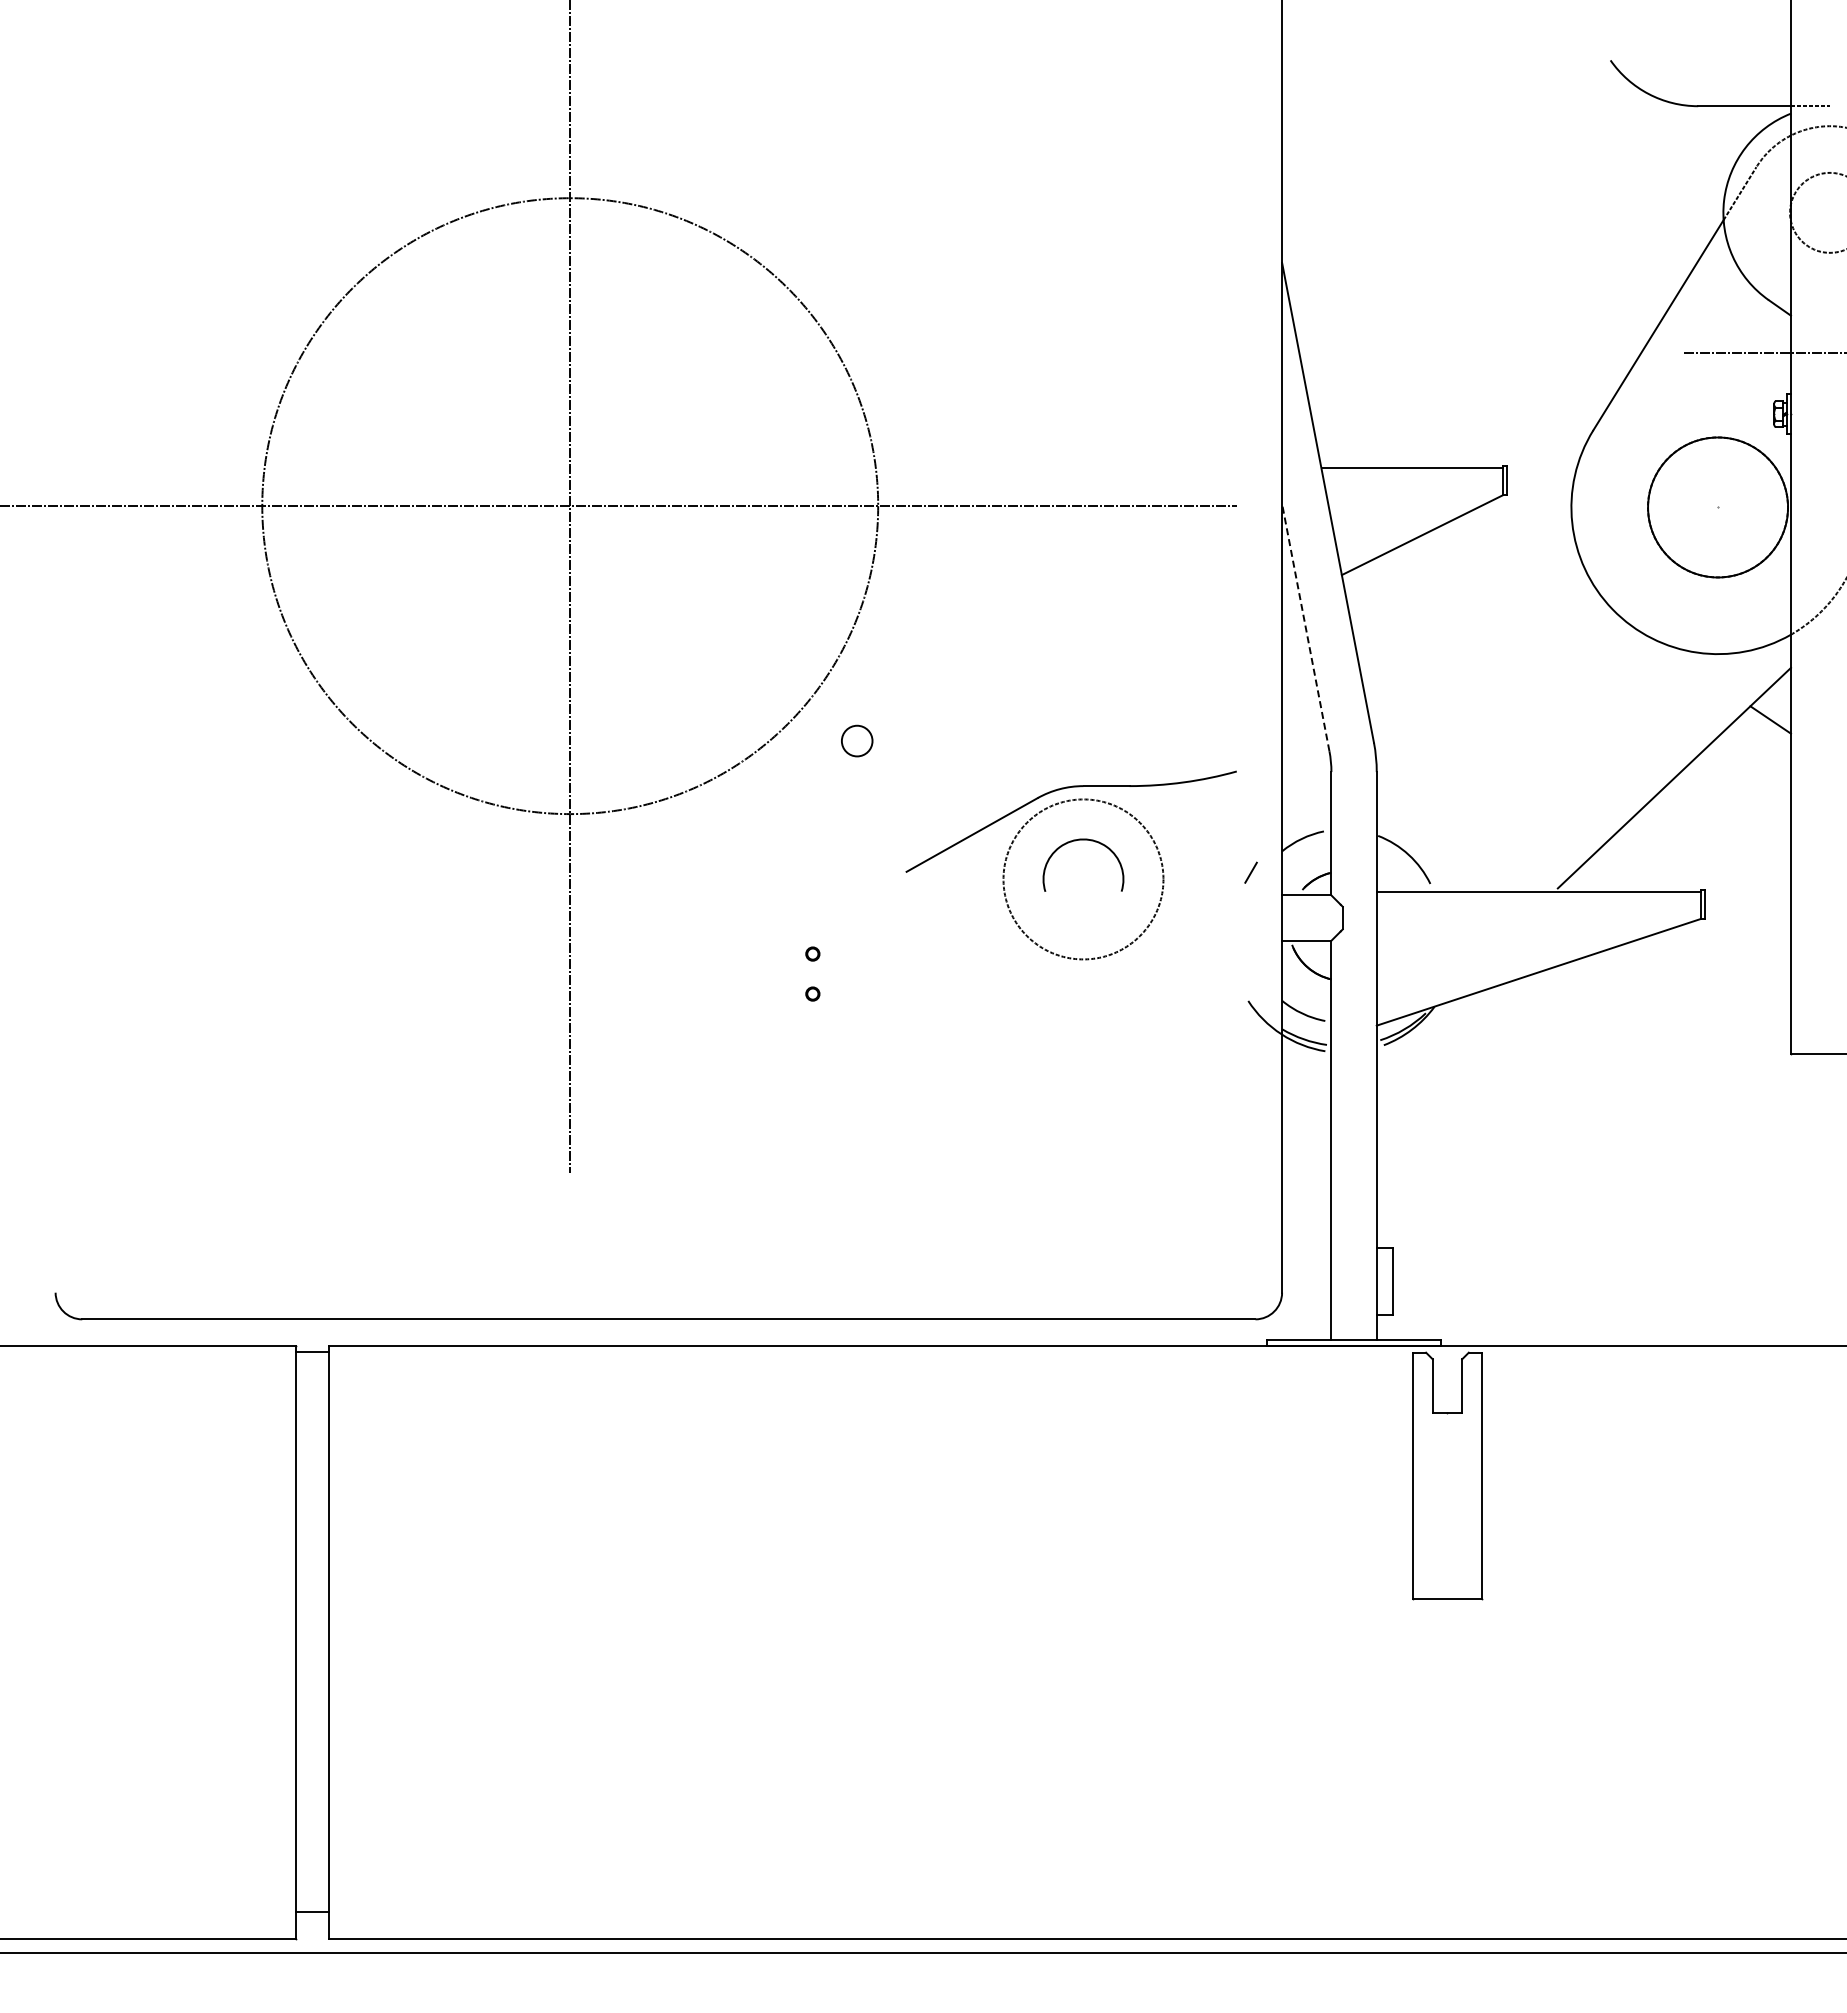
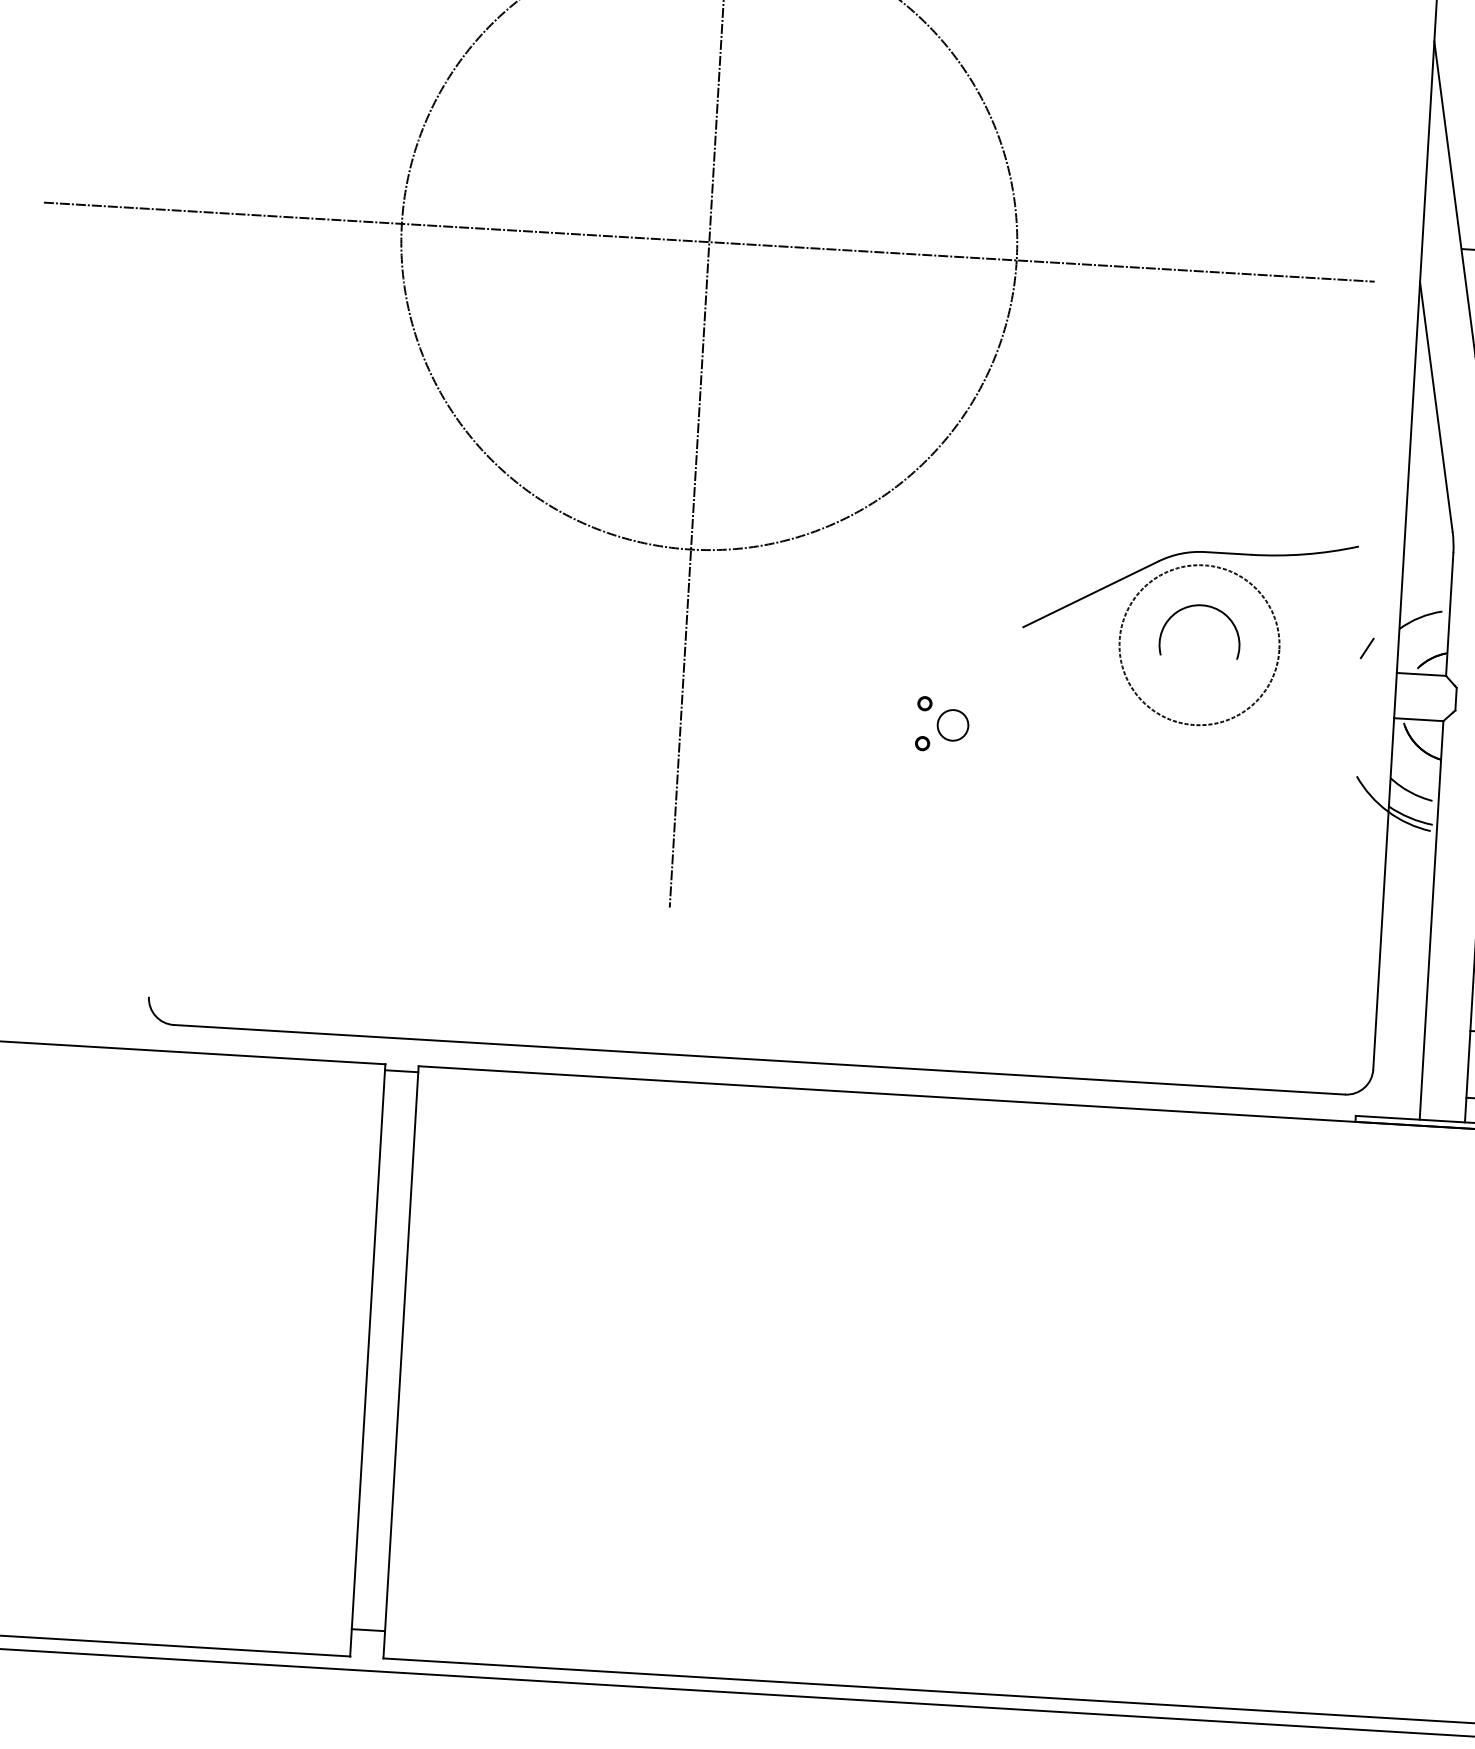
line: (1305, 627) -> (1436, 406), dashed -> solid
circle: (857, 740) -> (953, 724), moved

